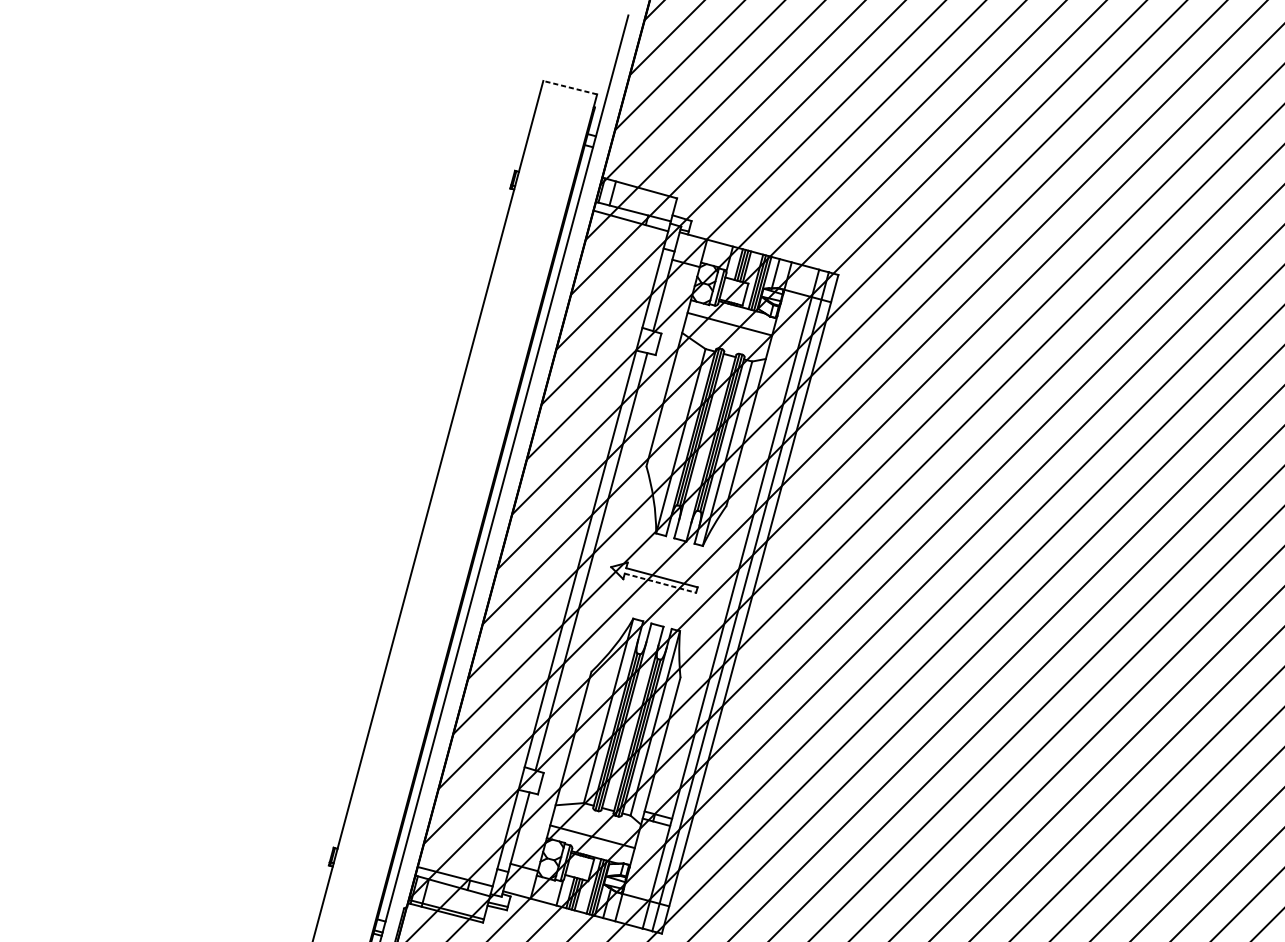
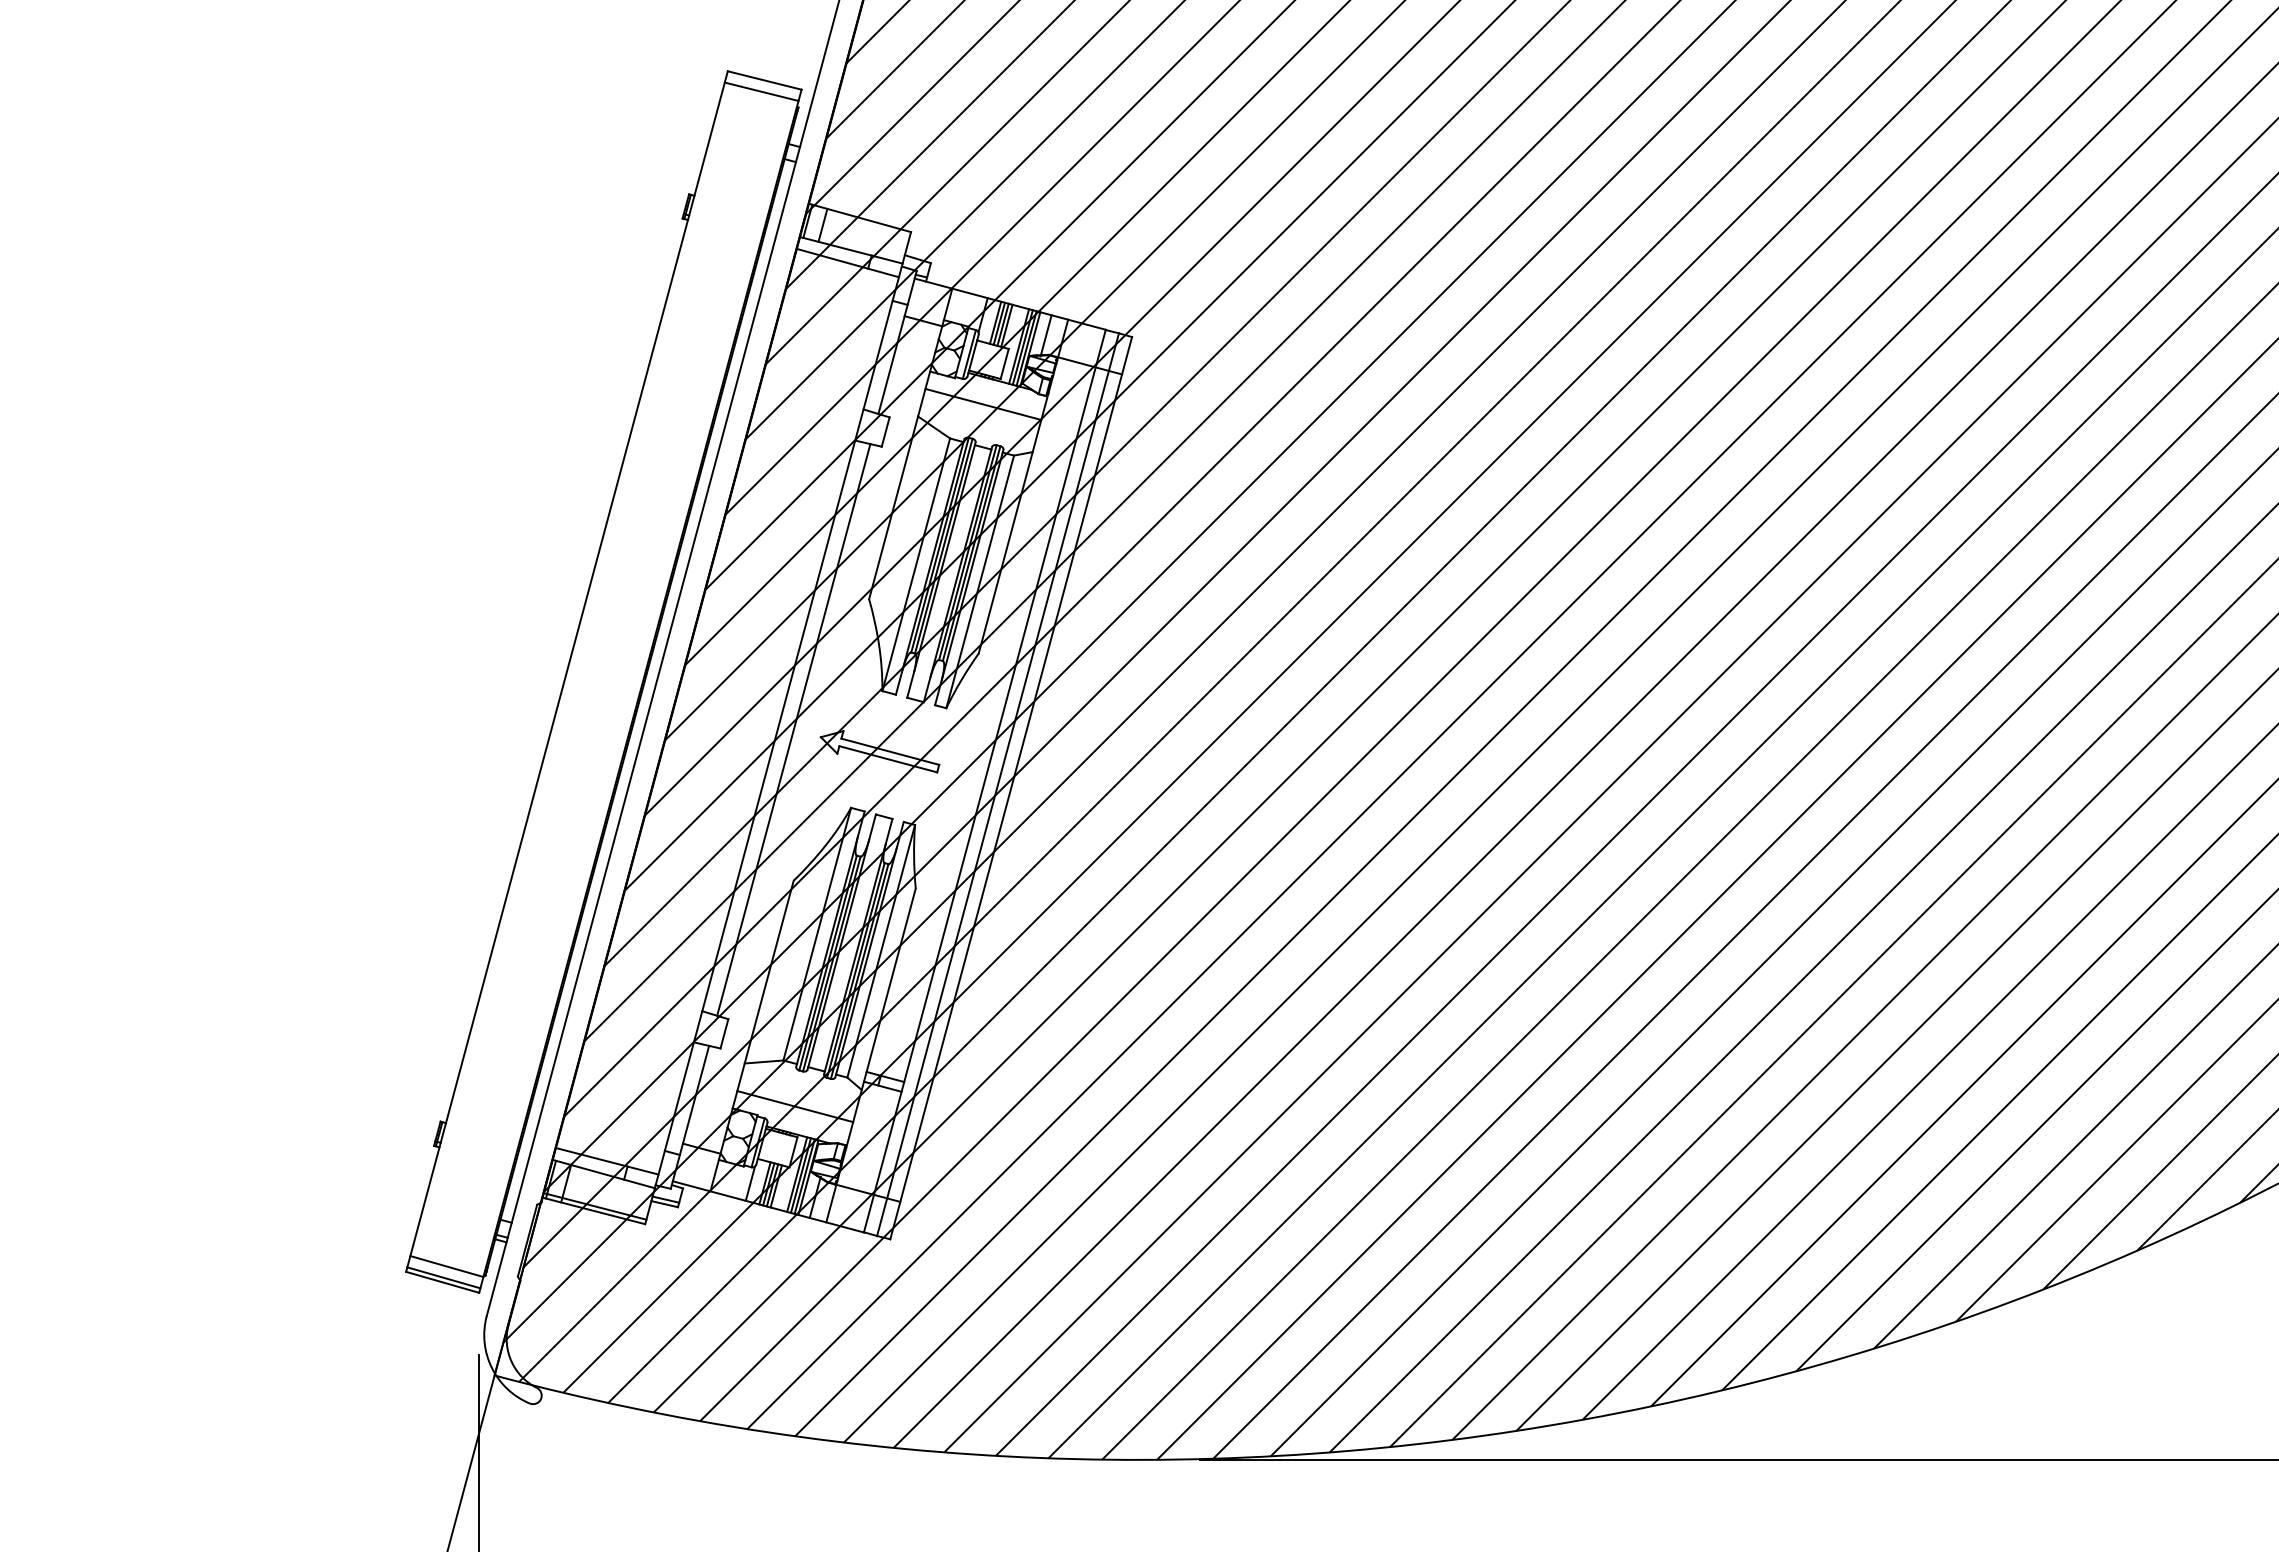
line: (570, 87) -> (764, 80), dashed -> solid
line: (567, 95) -> (761, 91), added
line: (660, 583) -> (888, 759), dashed -> solid

